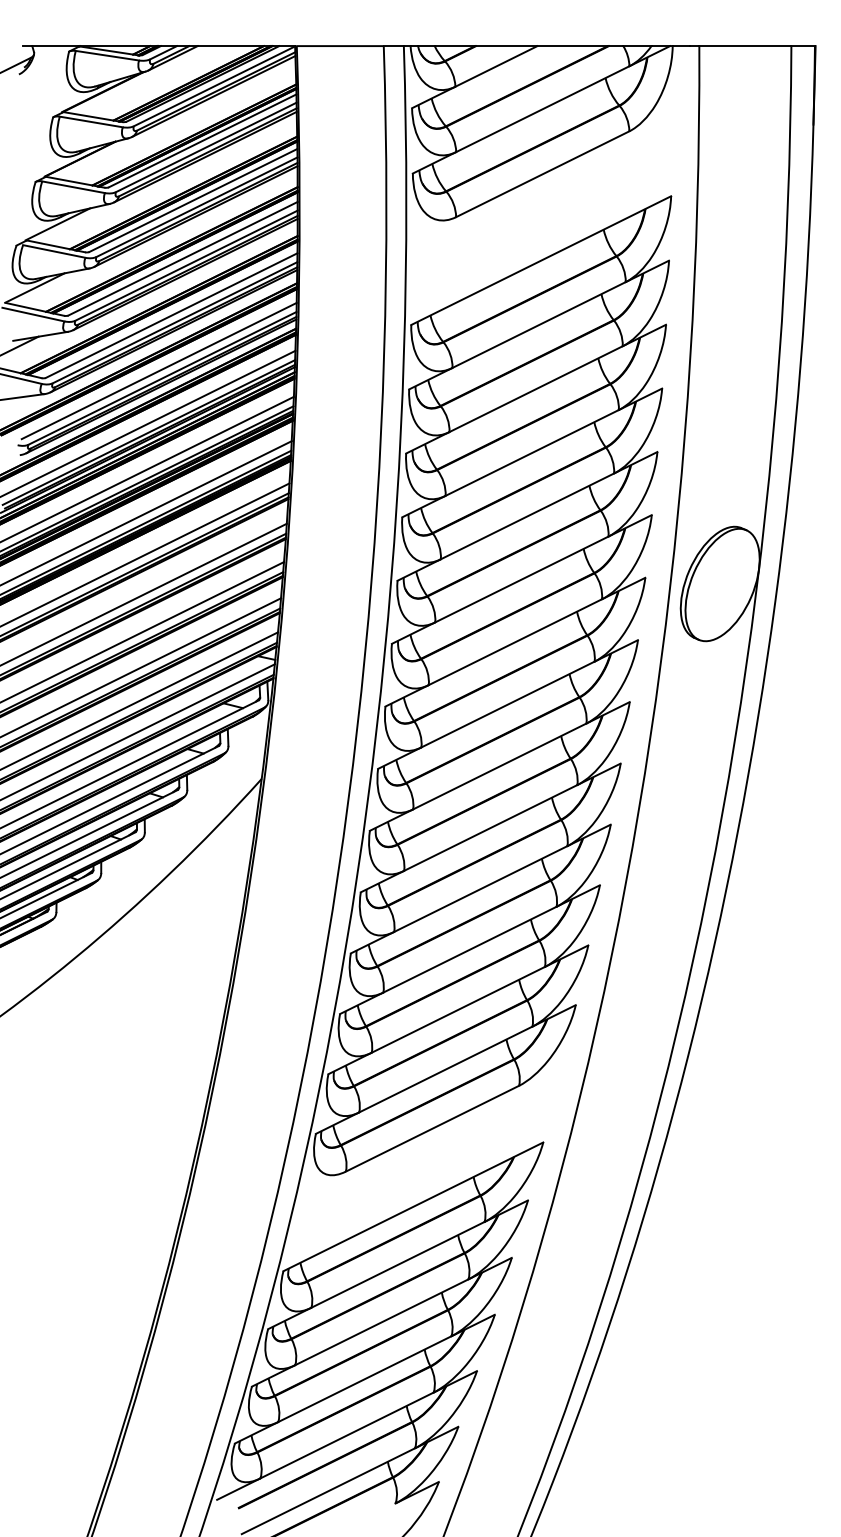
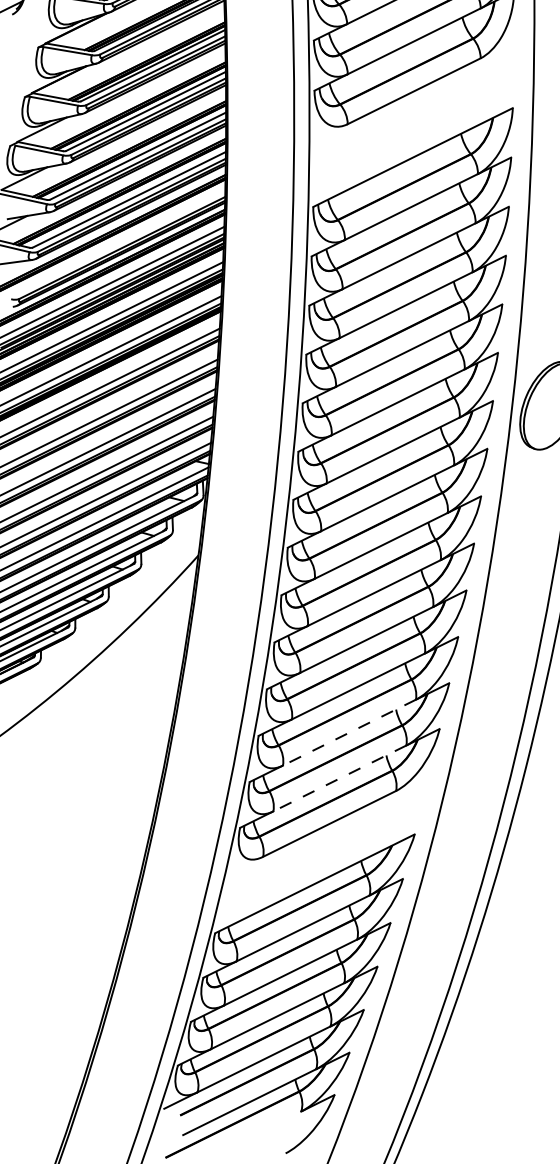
line: (158, 370) -> (119, 241), removed
line: (458, 1009) -> (349, 732), solid -> dashed
line: (445, 1069) -> (339, 778), solid -> dashed

